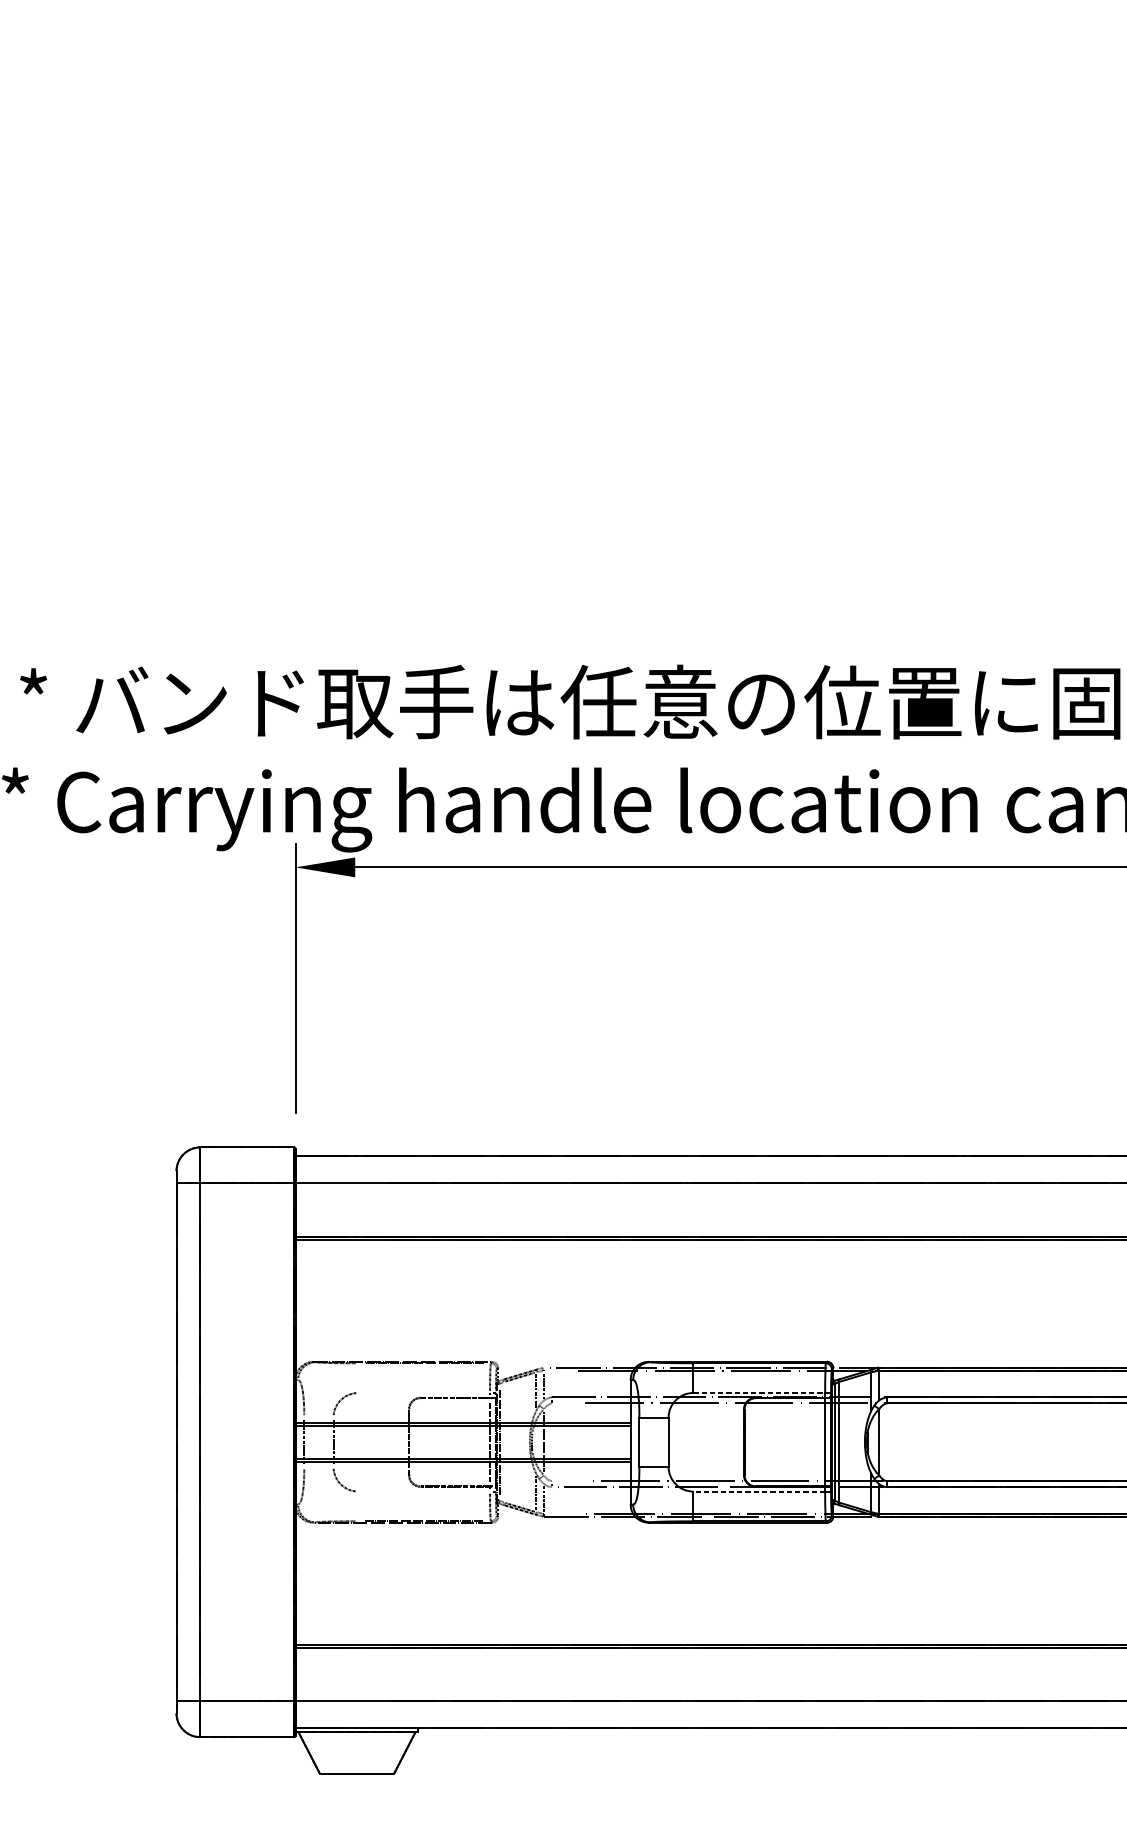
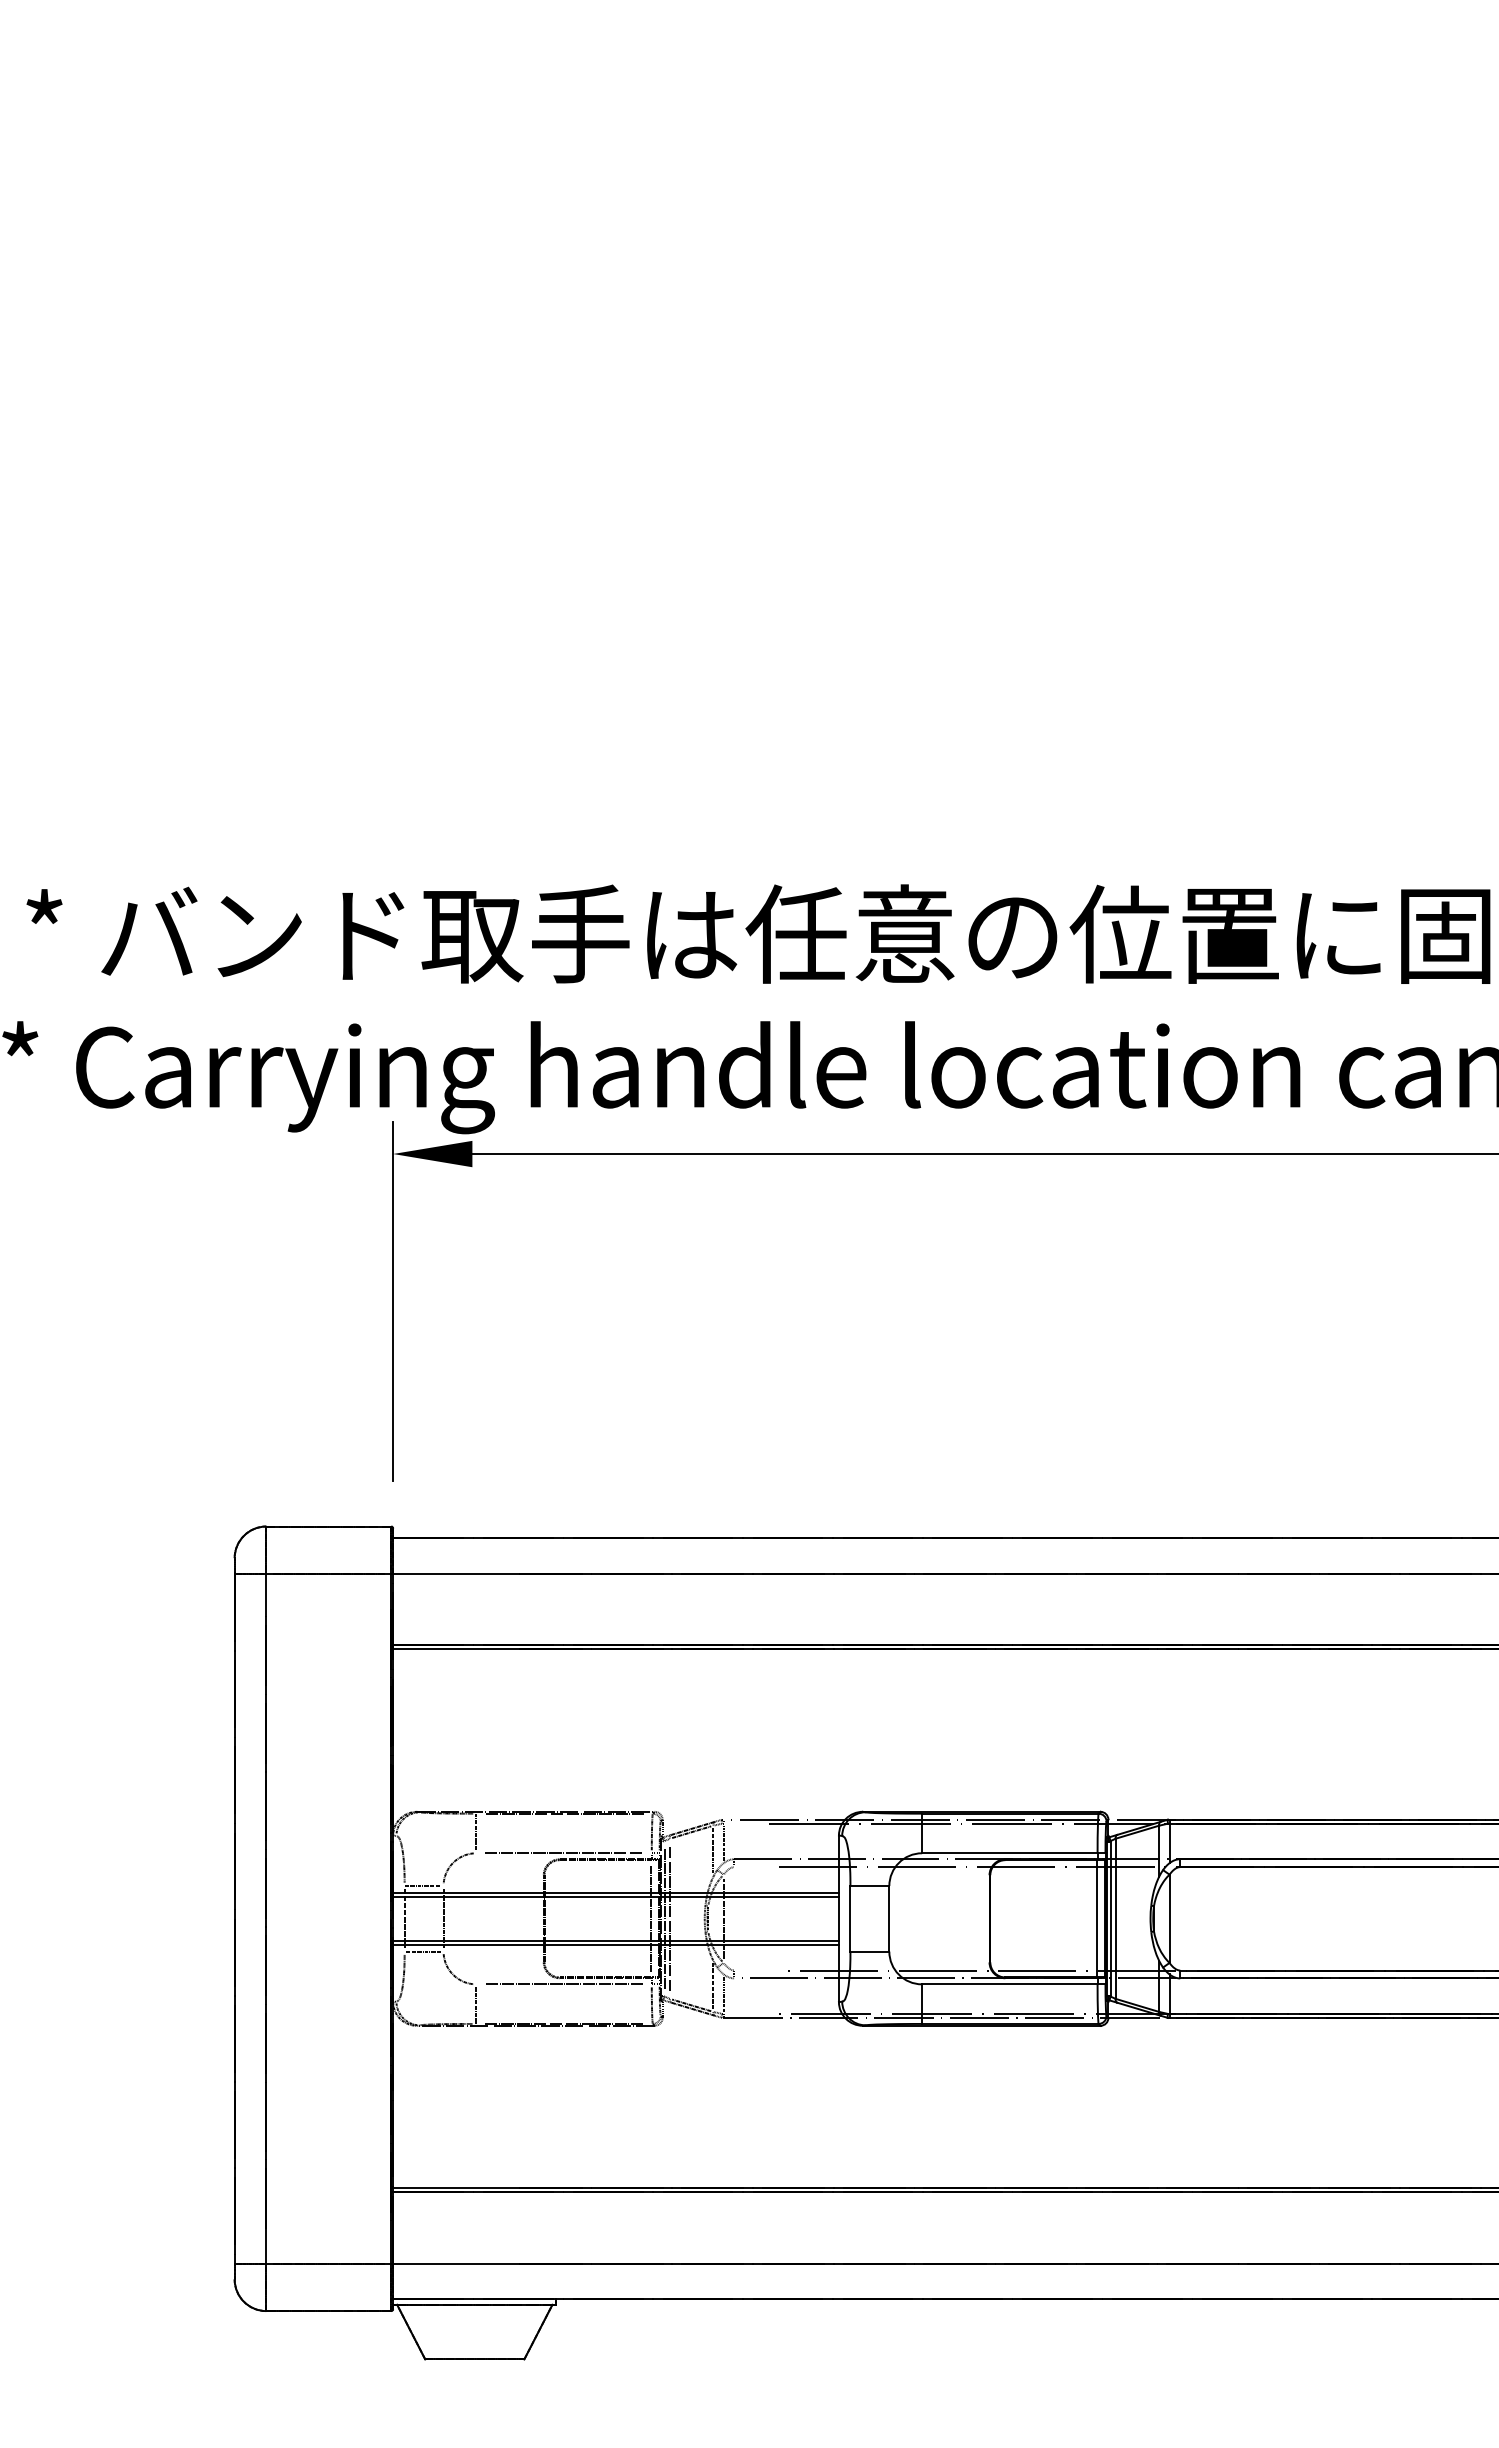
line: (358, 1376) -> (476, 1831), added
line: (424, 1393) -> (564, 1853), added
line: (758, 1393) -> (1009, 1853), dashed -> solid
line: (317, 1418) -> (422, 1886), added
line: (503, 1442) -> (669, 1918), added
line: (317, 1466) -> (422, 1951), added
line: (424, 1491) -> (564, 1984), added
line: (758, 1491) -> (1009, 1984), dashed -> solid
line: (358, 1507) -> (476, 2005), added

